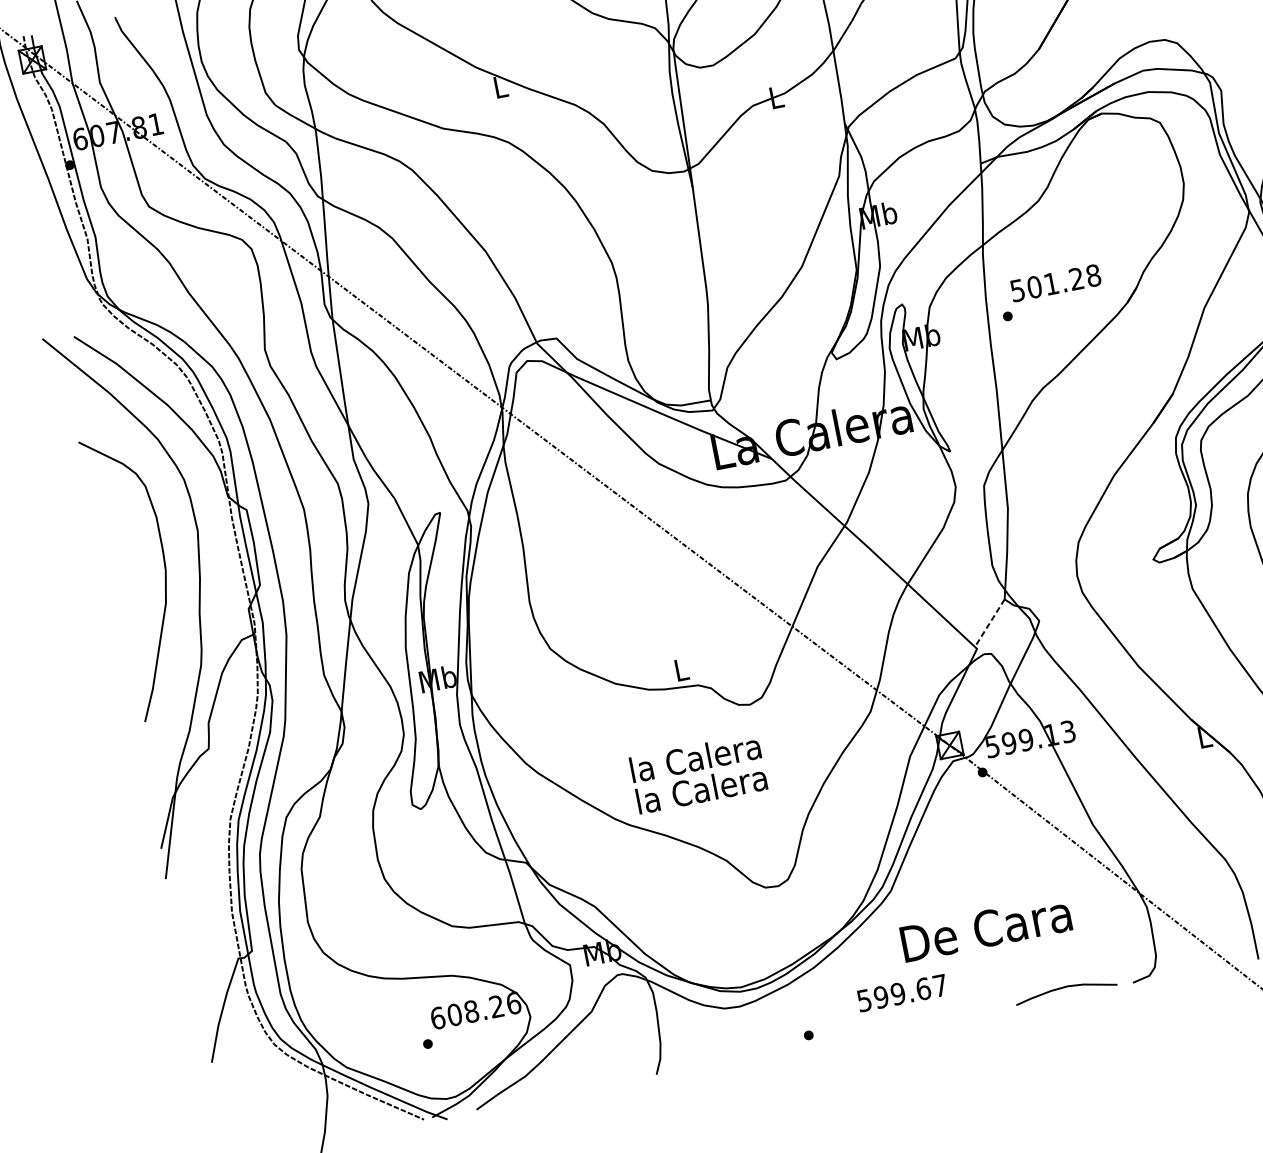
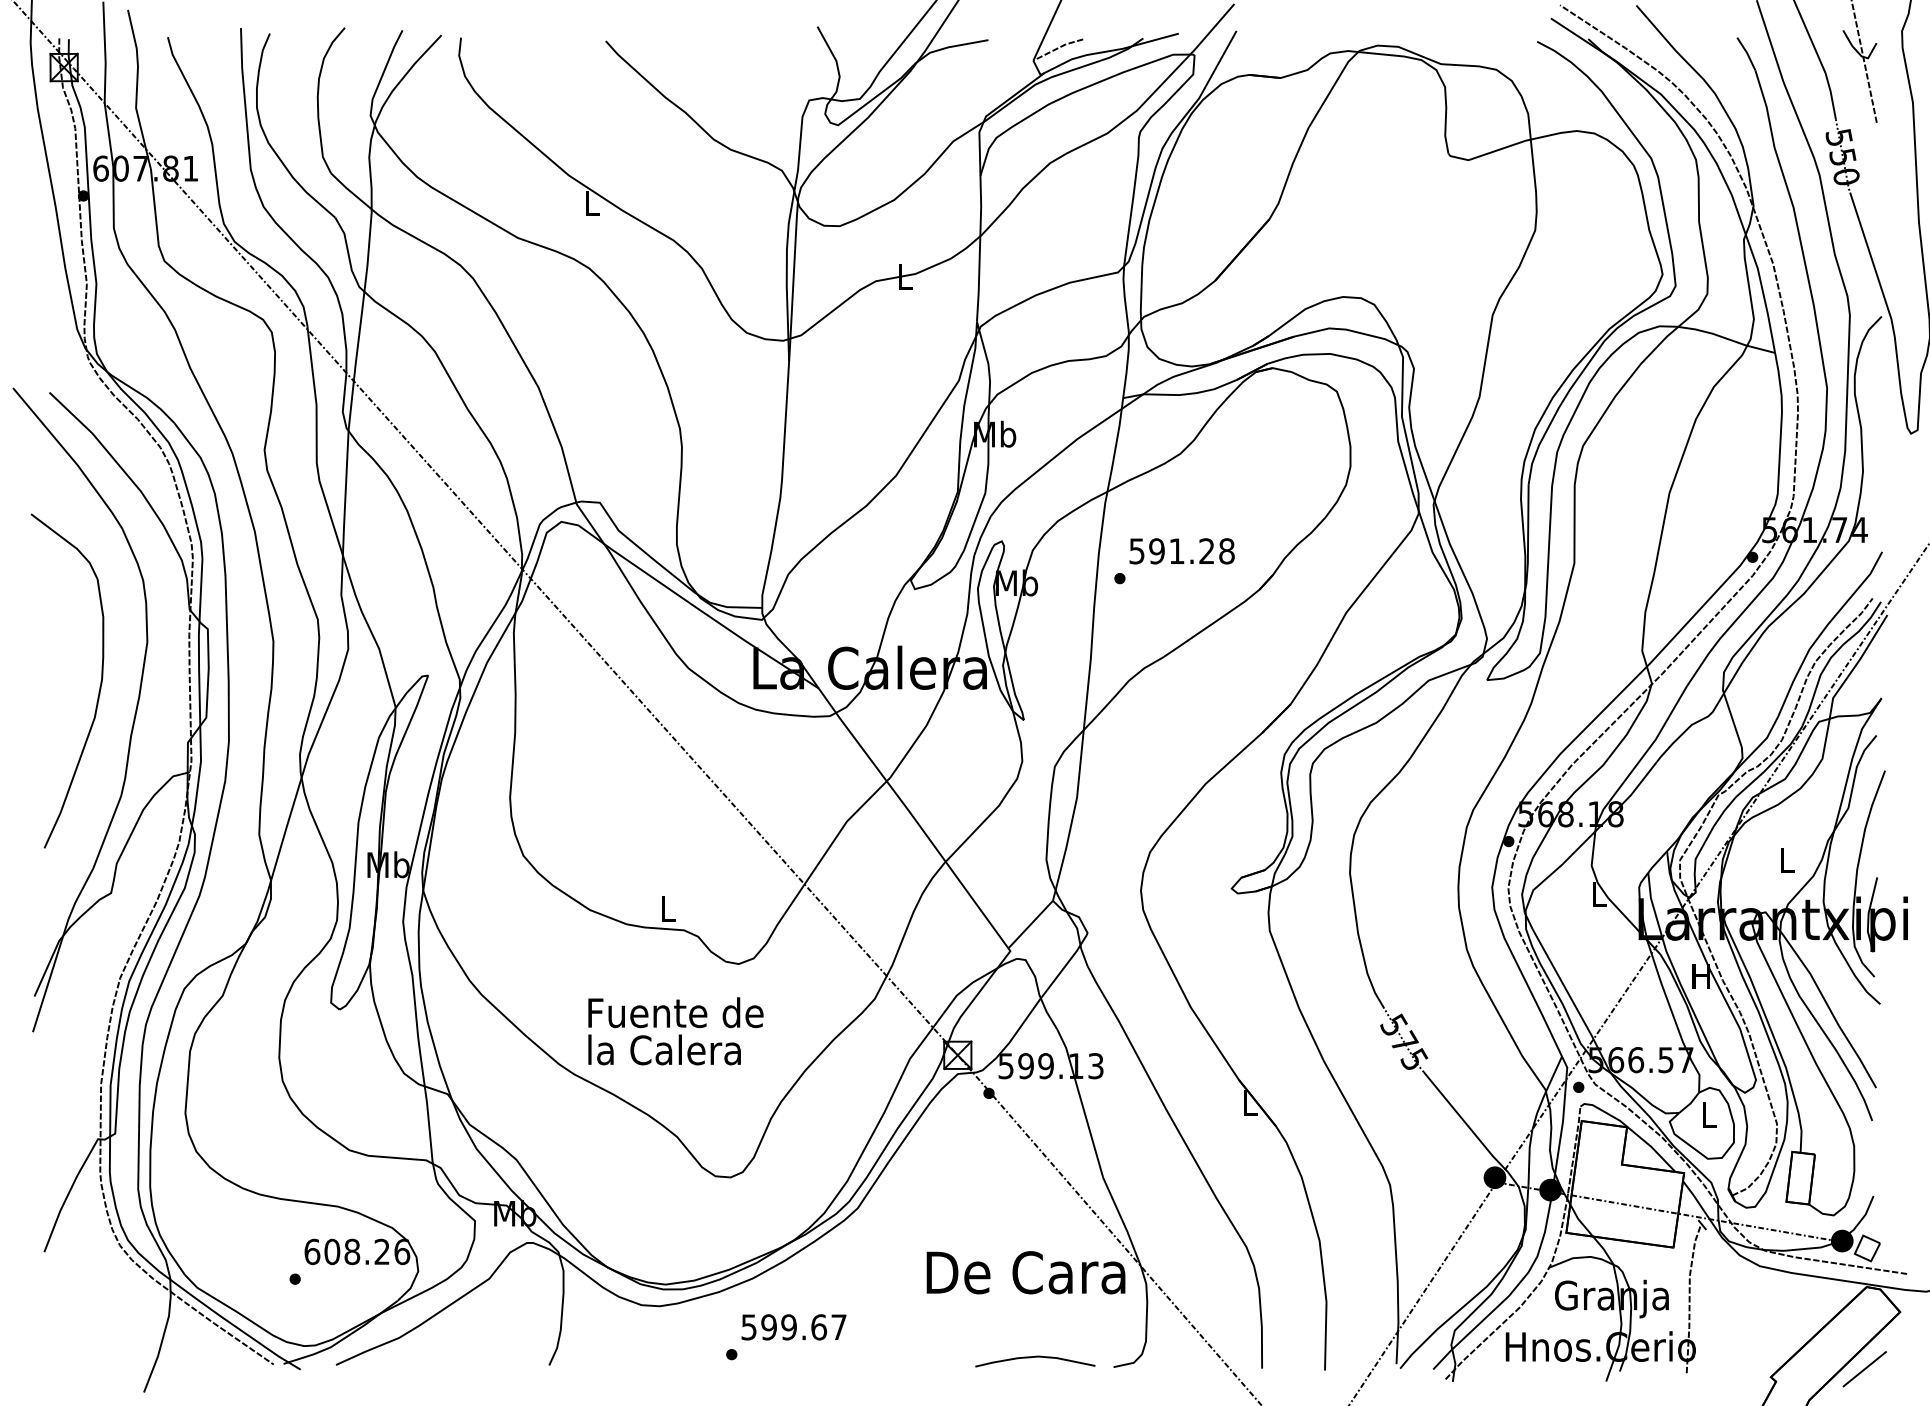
text: (1034, 287) -> (1156, 551), 501.28 -> 591.28
line: (989, 623) -> (1030, 924), dashed -> solid
text: (704, 756) -> (675, 1012), la Calera -> Fuente de
text: (985, 928) -> (1025, 1272), moved
text: (901, 993) -> (793, 1327), moved

